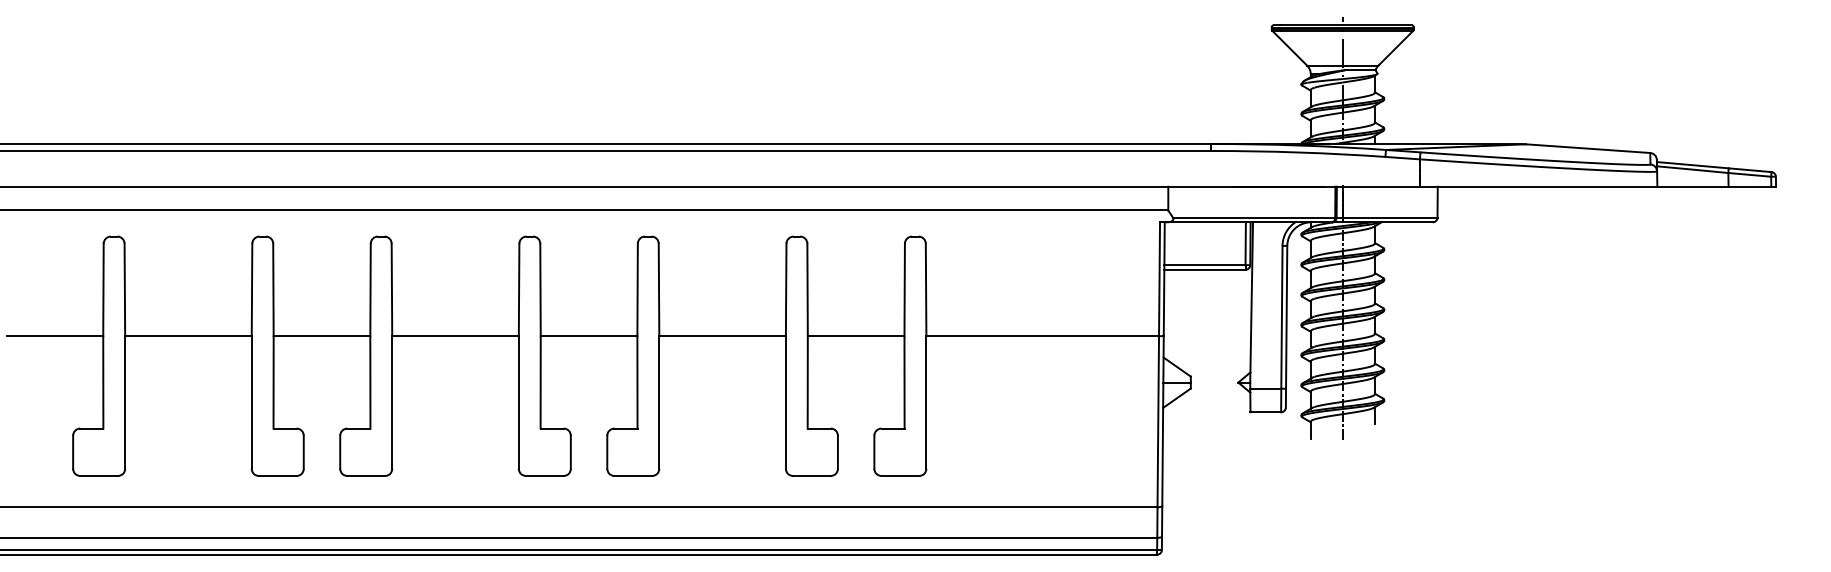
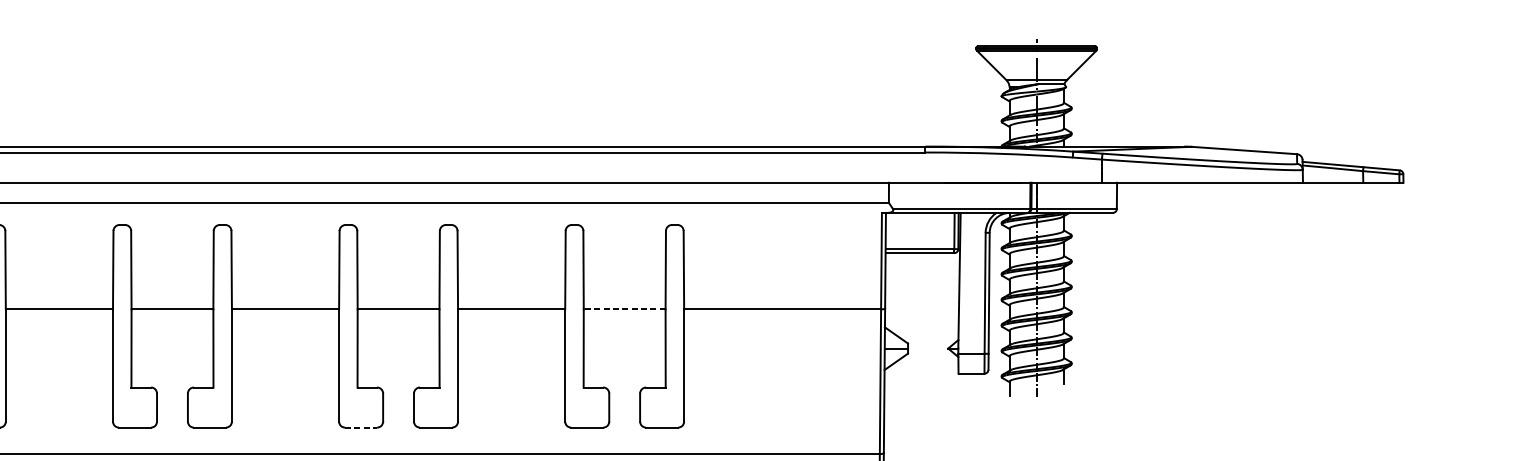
line: (855, 336) -> (624, 309), solid -> dashed
line: (544, 475) -> (360, 427), solid -> dashed

